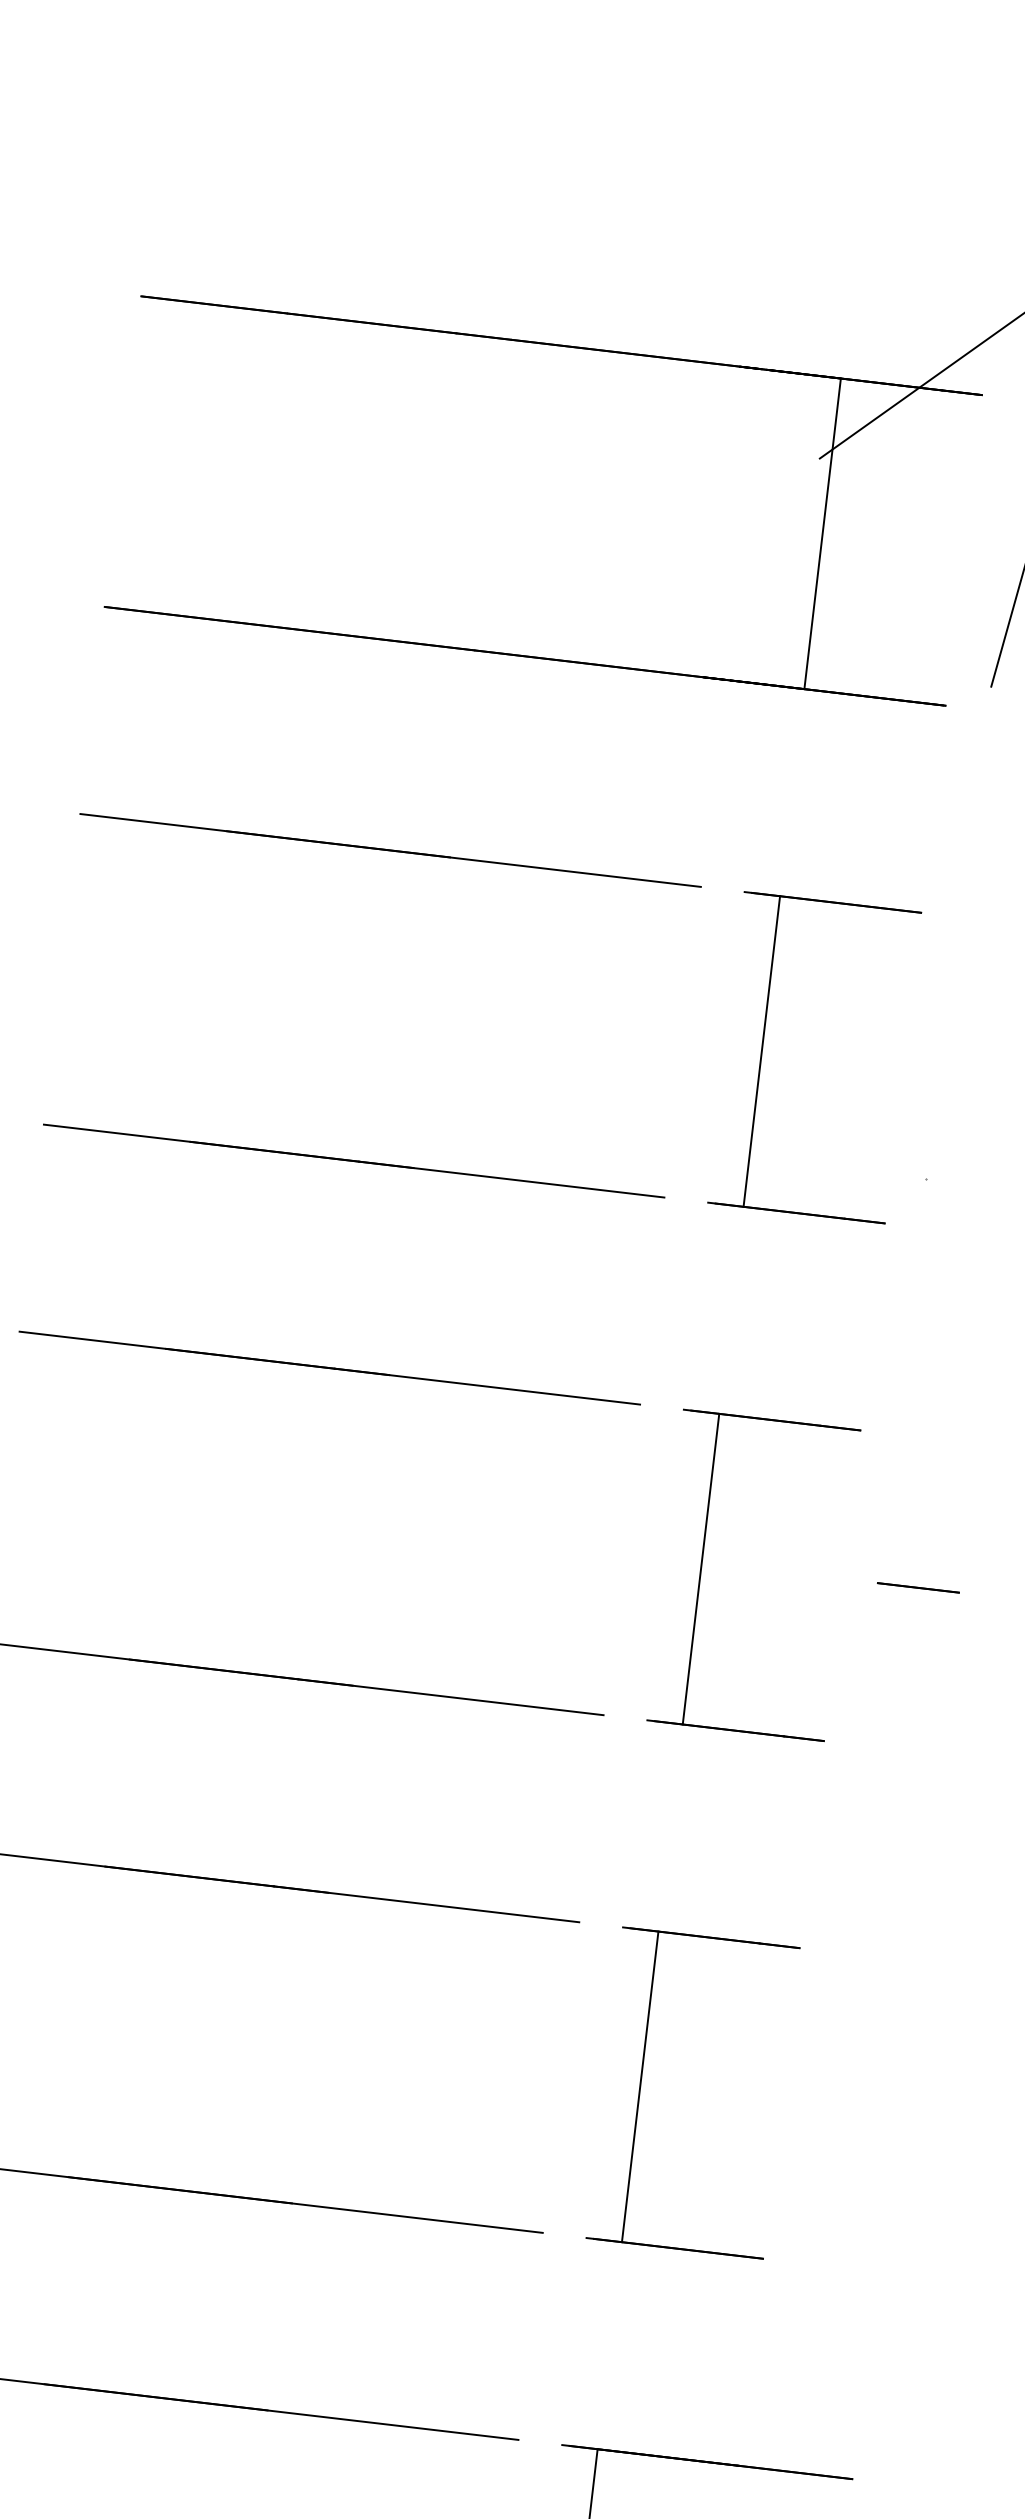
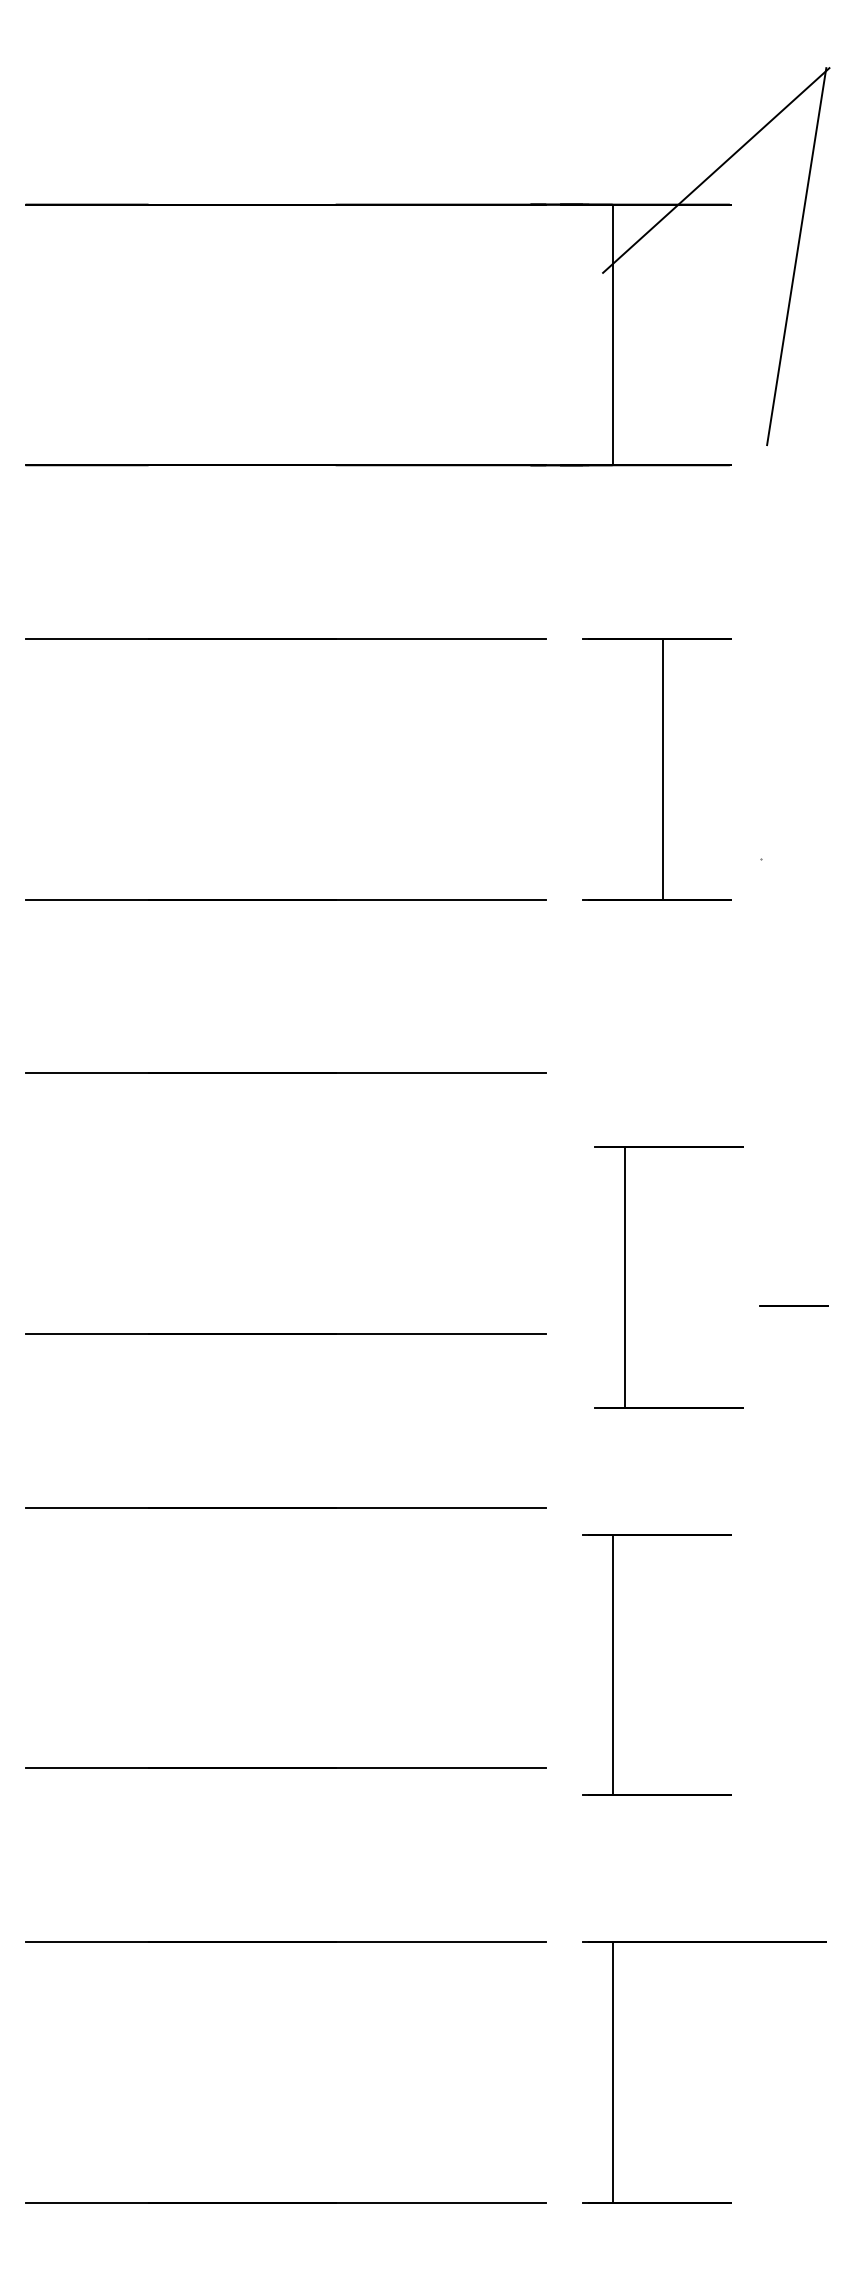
line: (761, 1051) -> (662, 769), moved
part: (702, 1569) -> (625, 1277), moved
line: (917, 1587) -> (793, 1305), moved
part: (641, 2086) -> (613, 1664), moved

